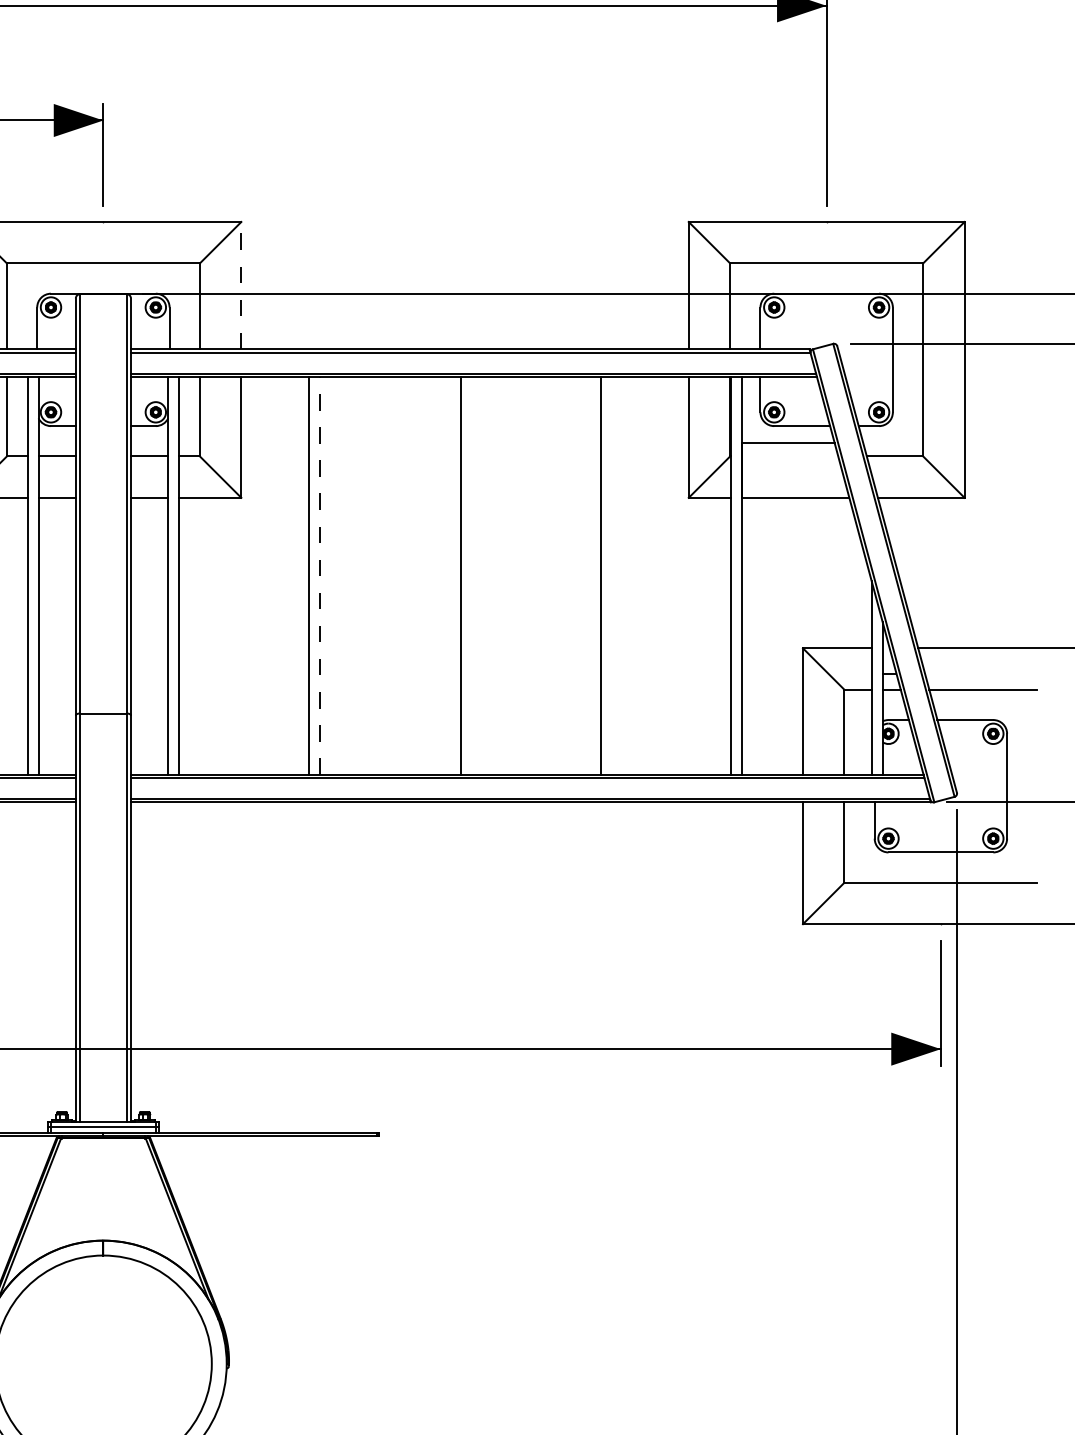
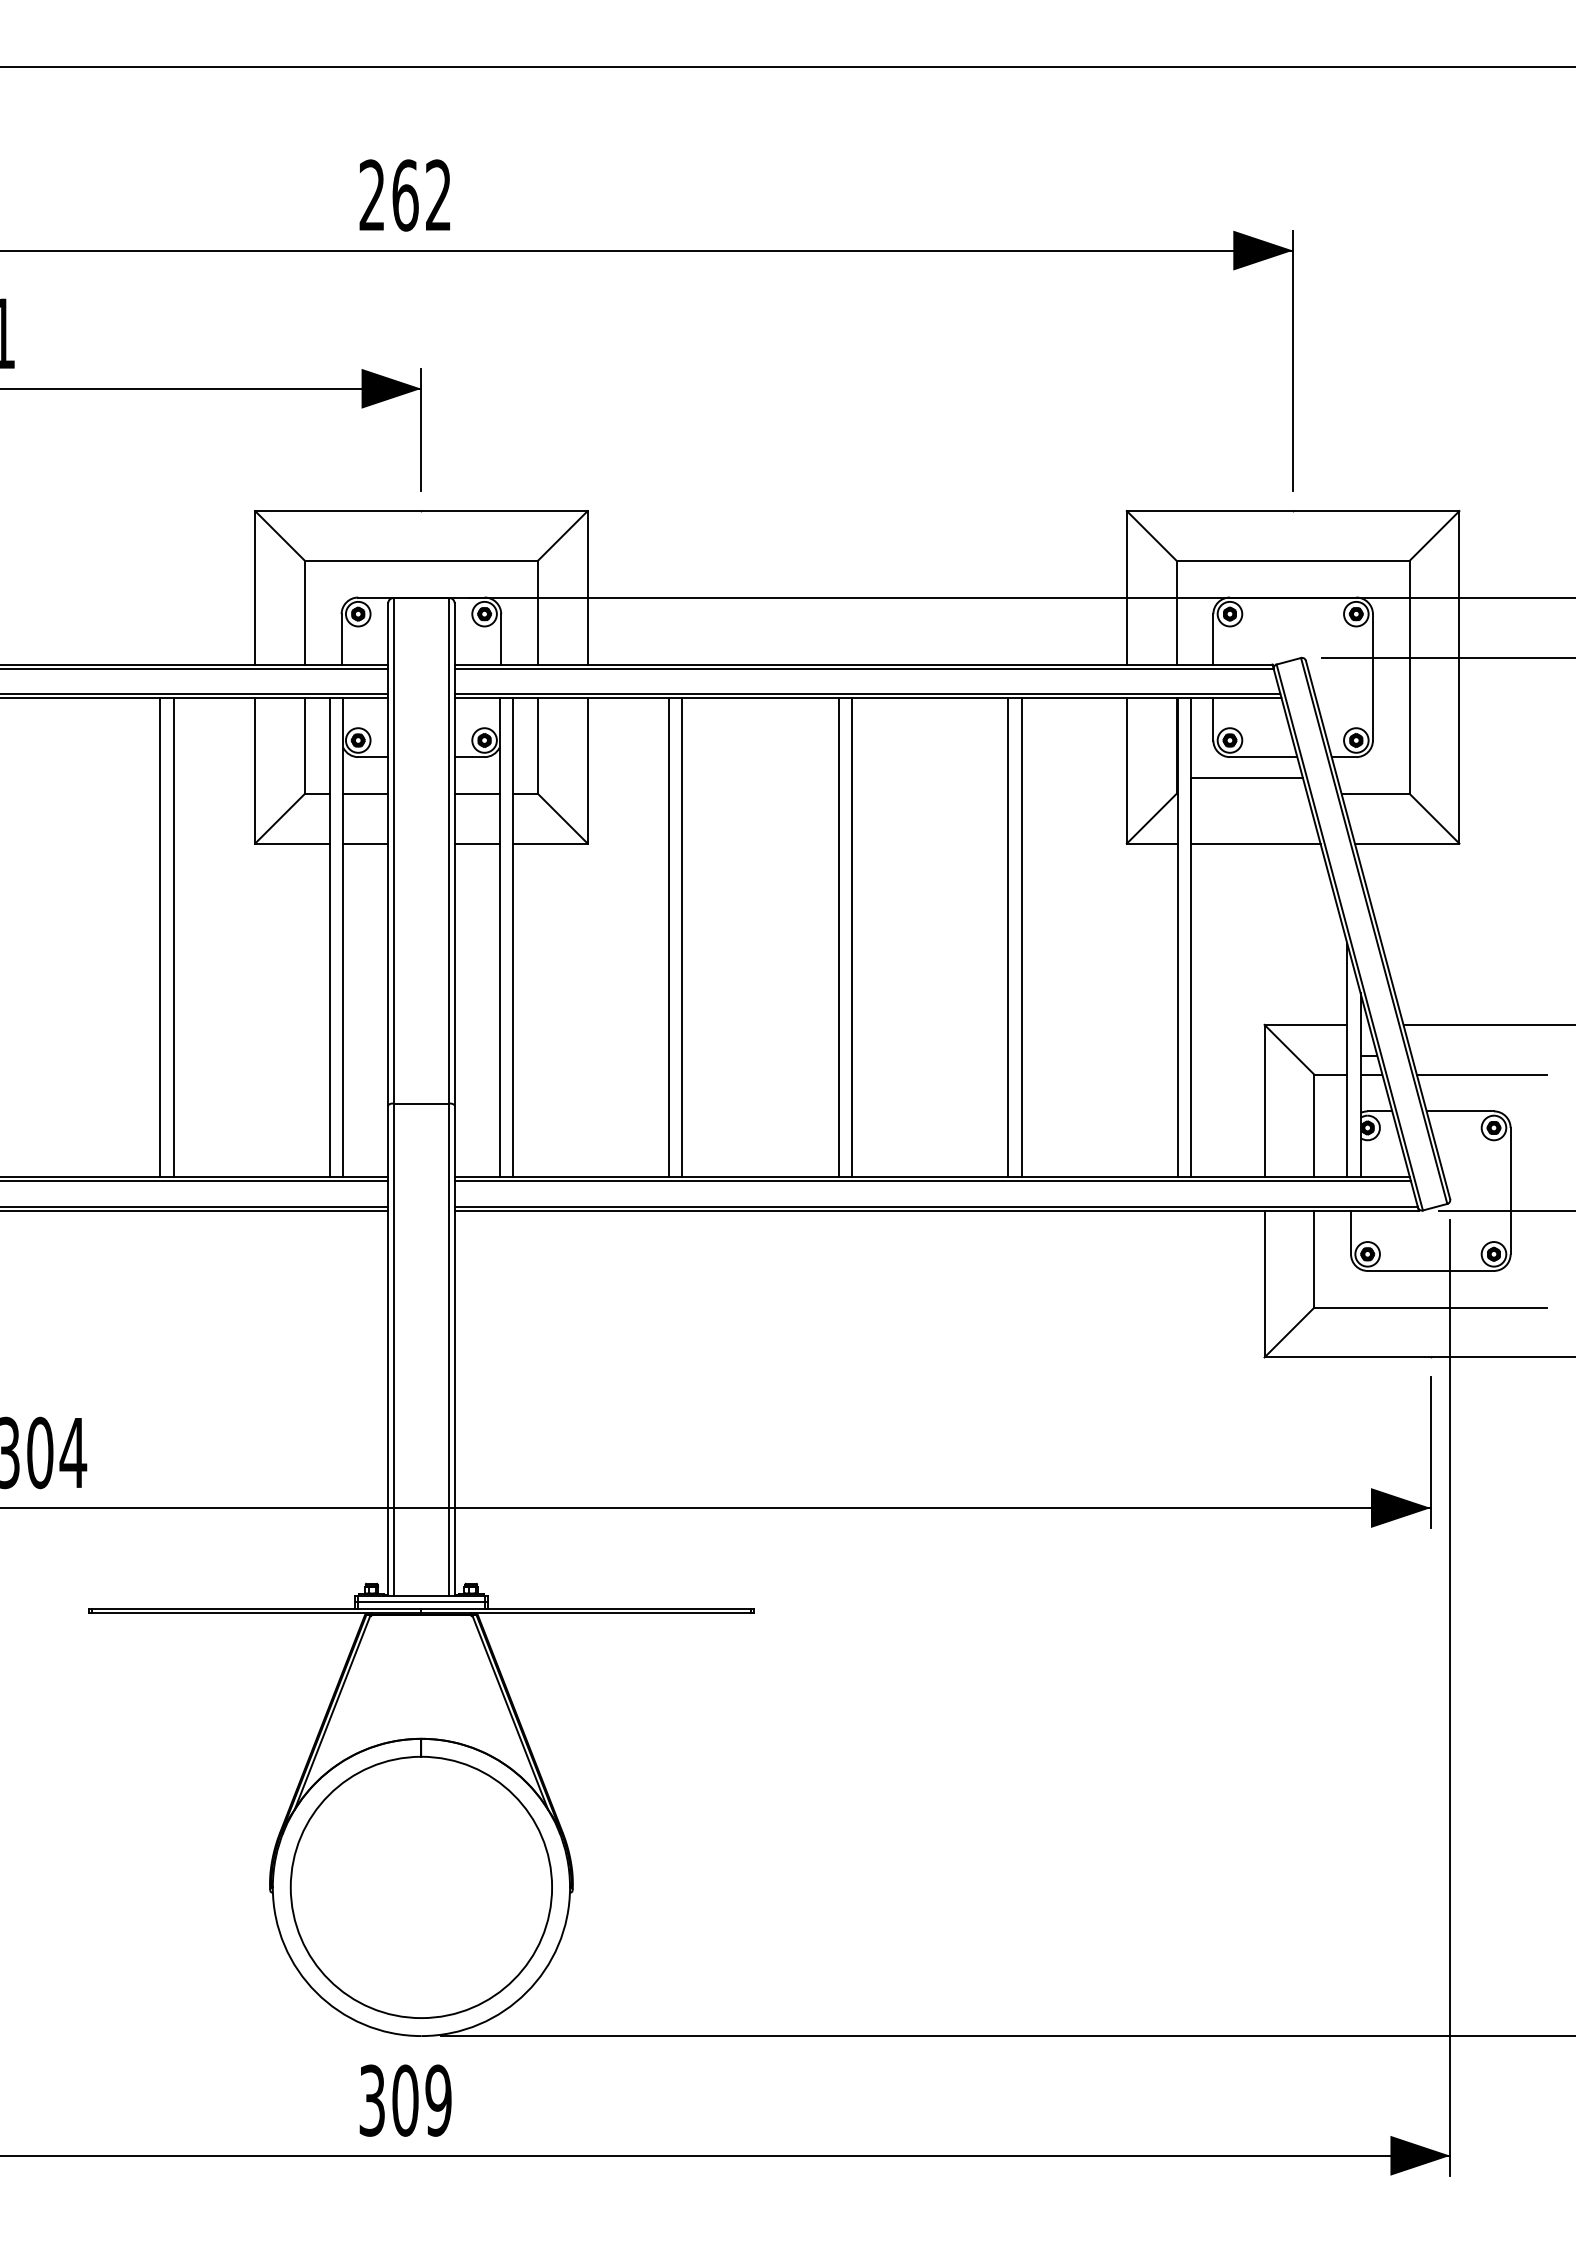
line: (241, 285) -> (587, 587), dashed -> solid
line: (320, 575) -> (682, 937), dashed -> solid
line: (449, 575) -> (838, 937), added
line: (590, 575) -> (1008, 937), added

